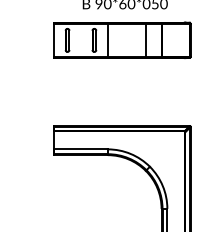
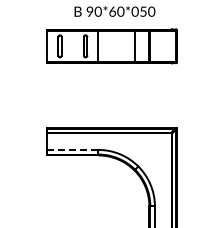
line: (80, 148) -> (72, 149), solid -> dashed

